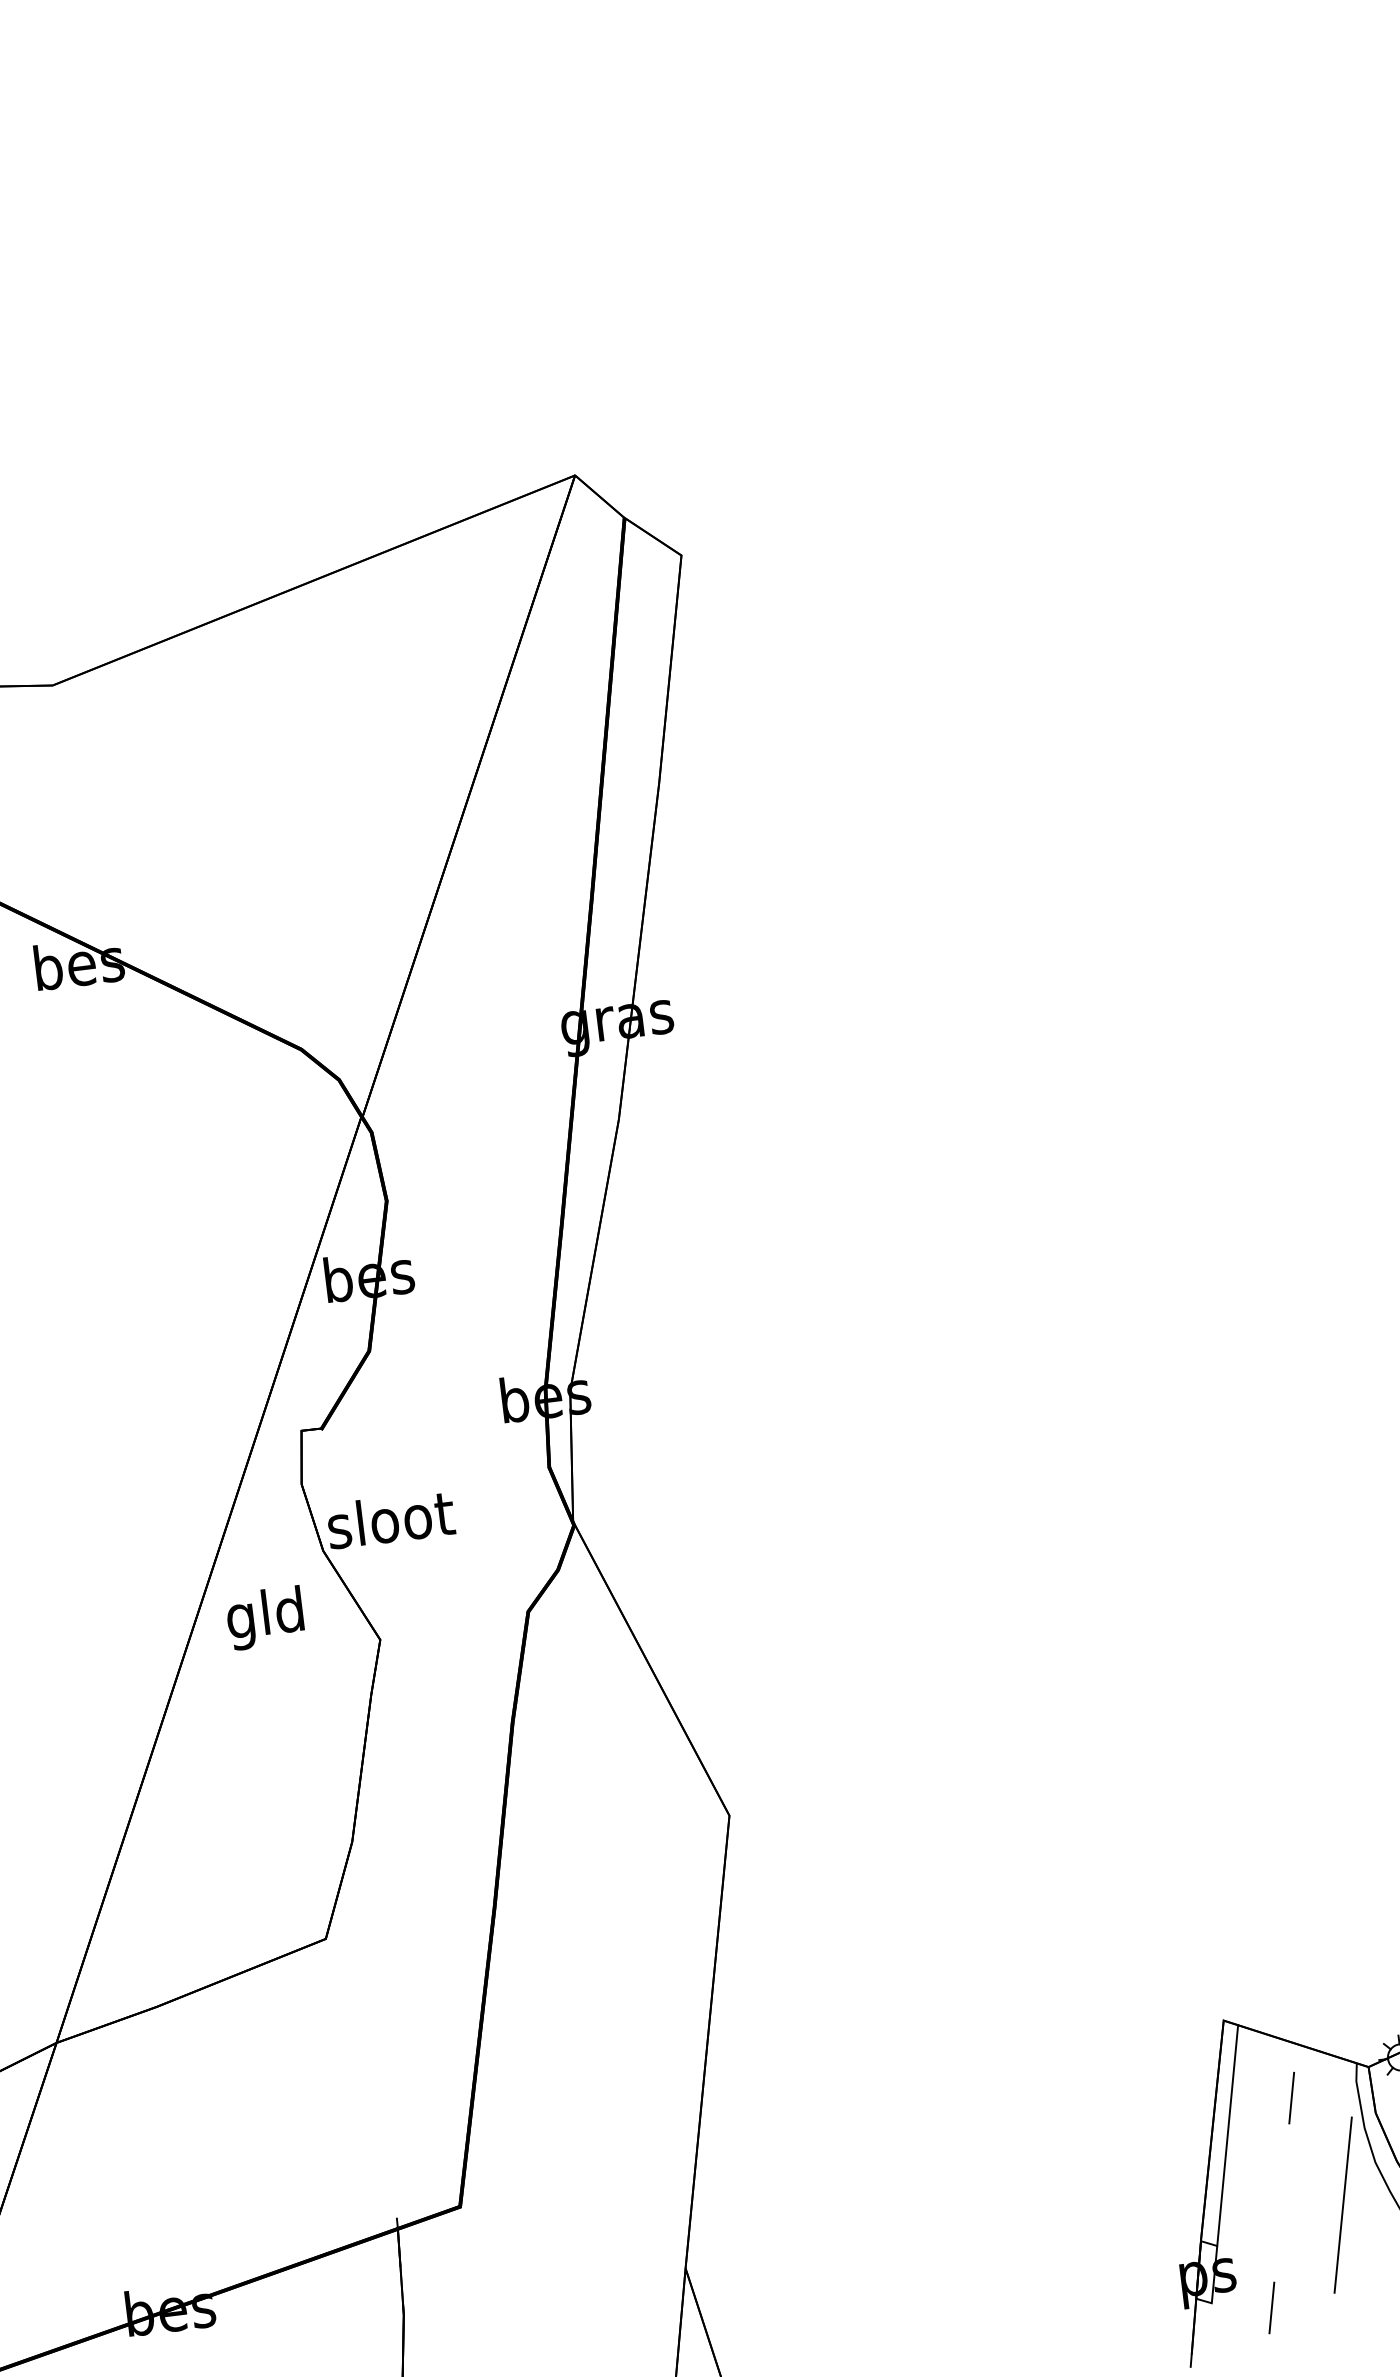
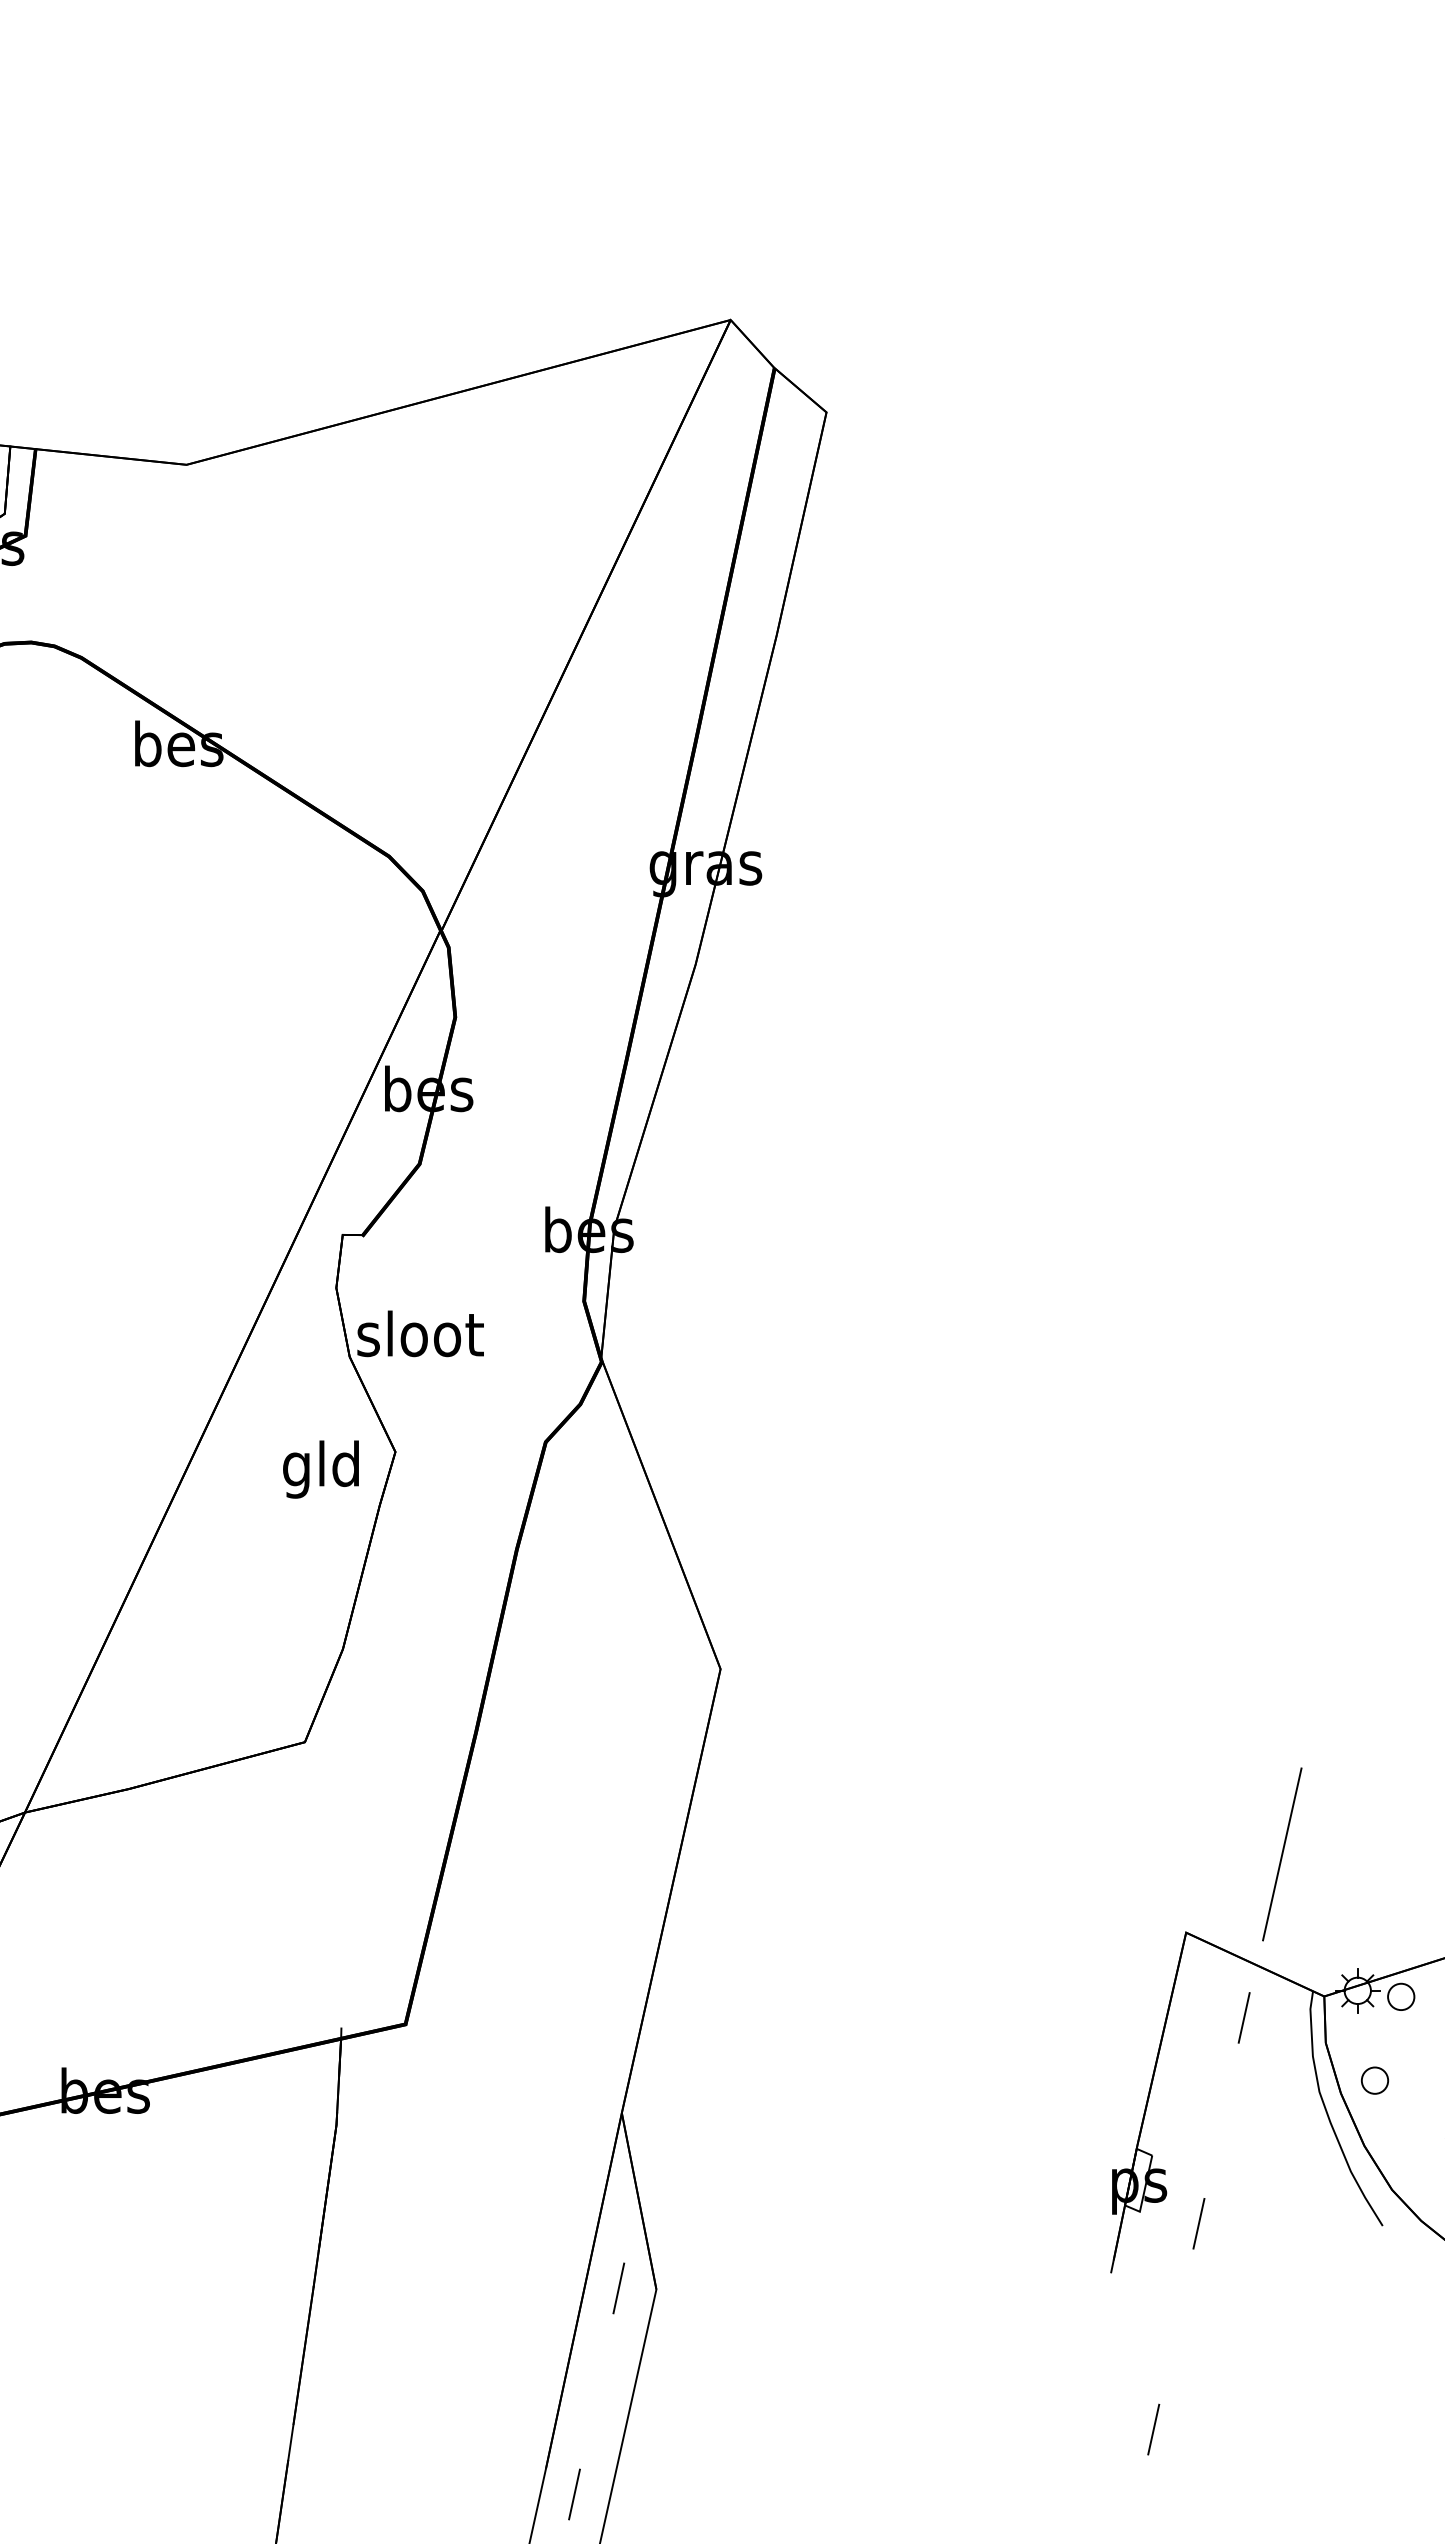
text: (264, 1618) -> (320, 1469), moved
line: (1227, 2135) -> (1175, 2047), removed
line: (1343, 2205) -> (1282, 1854), moved

